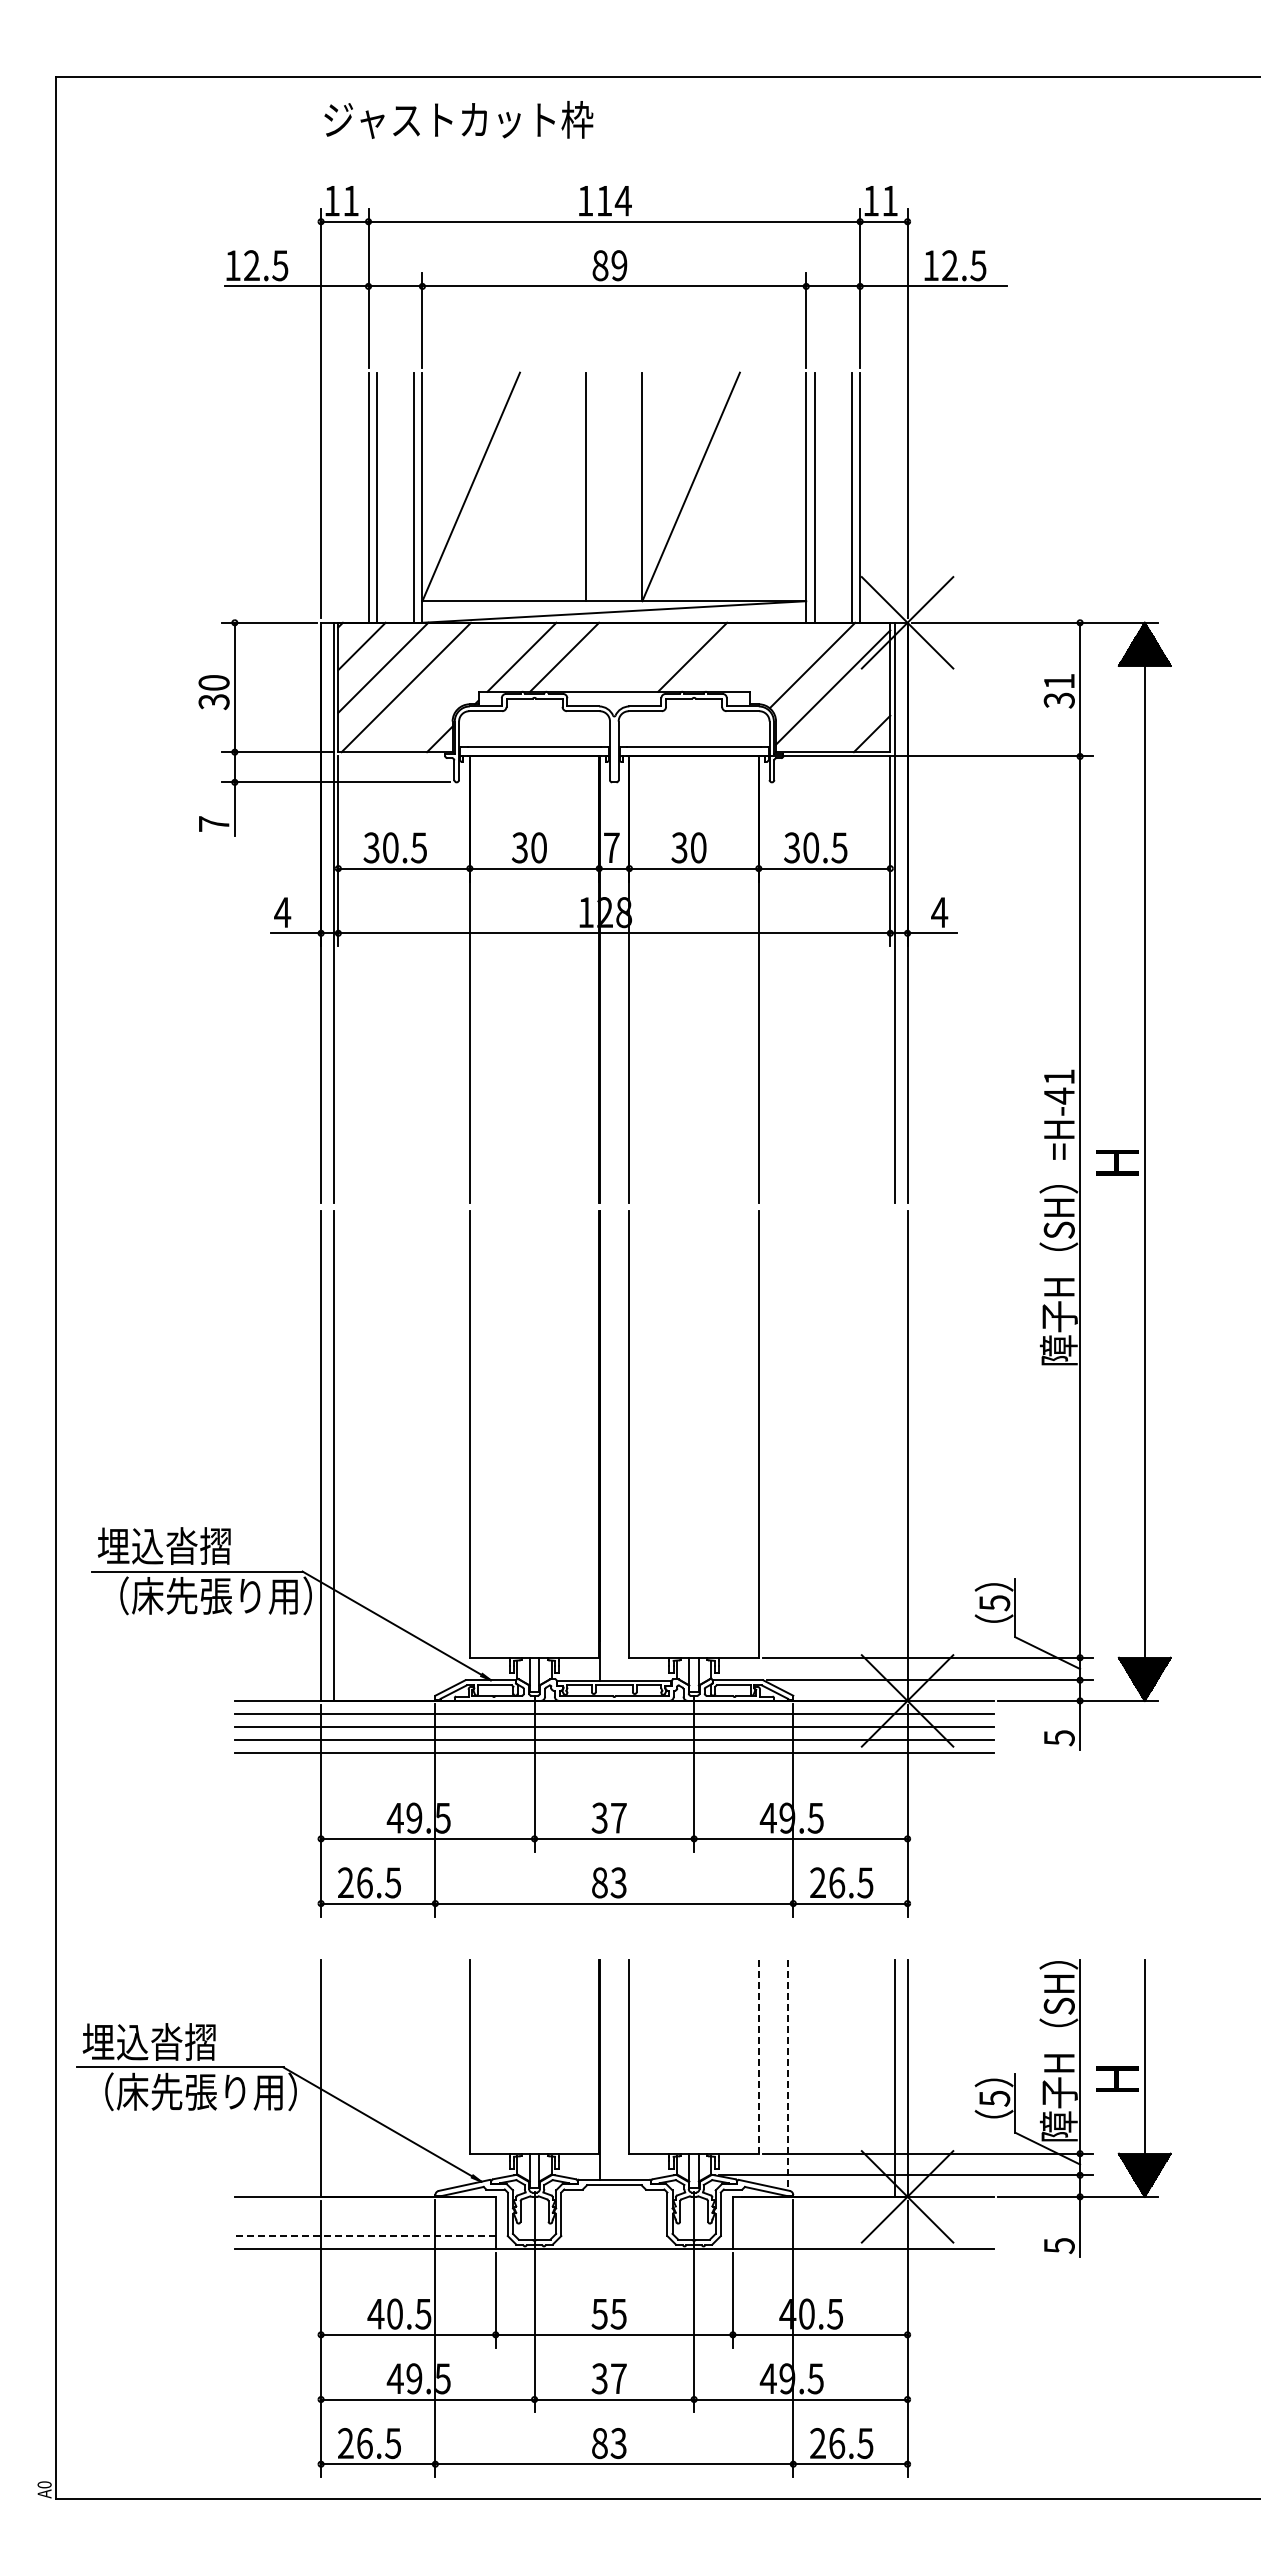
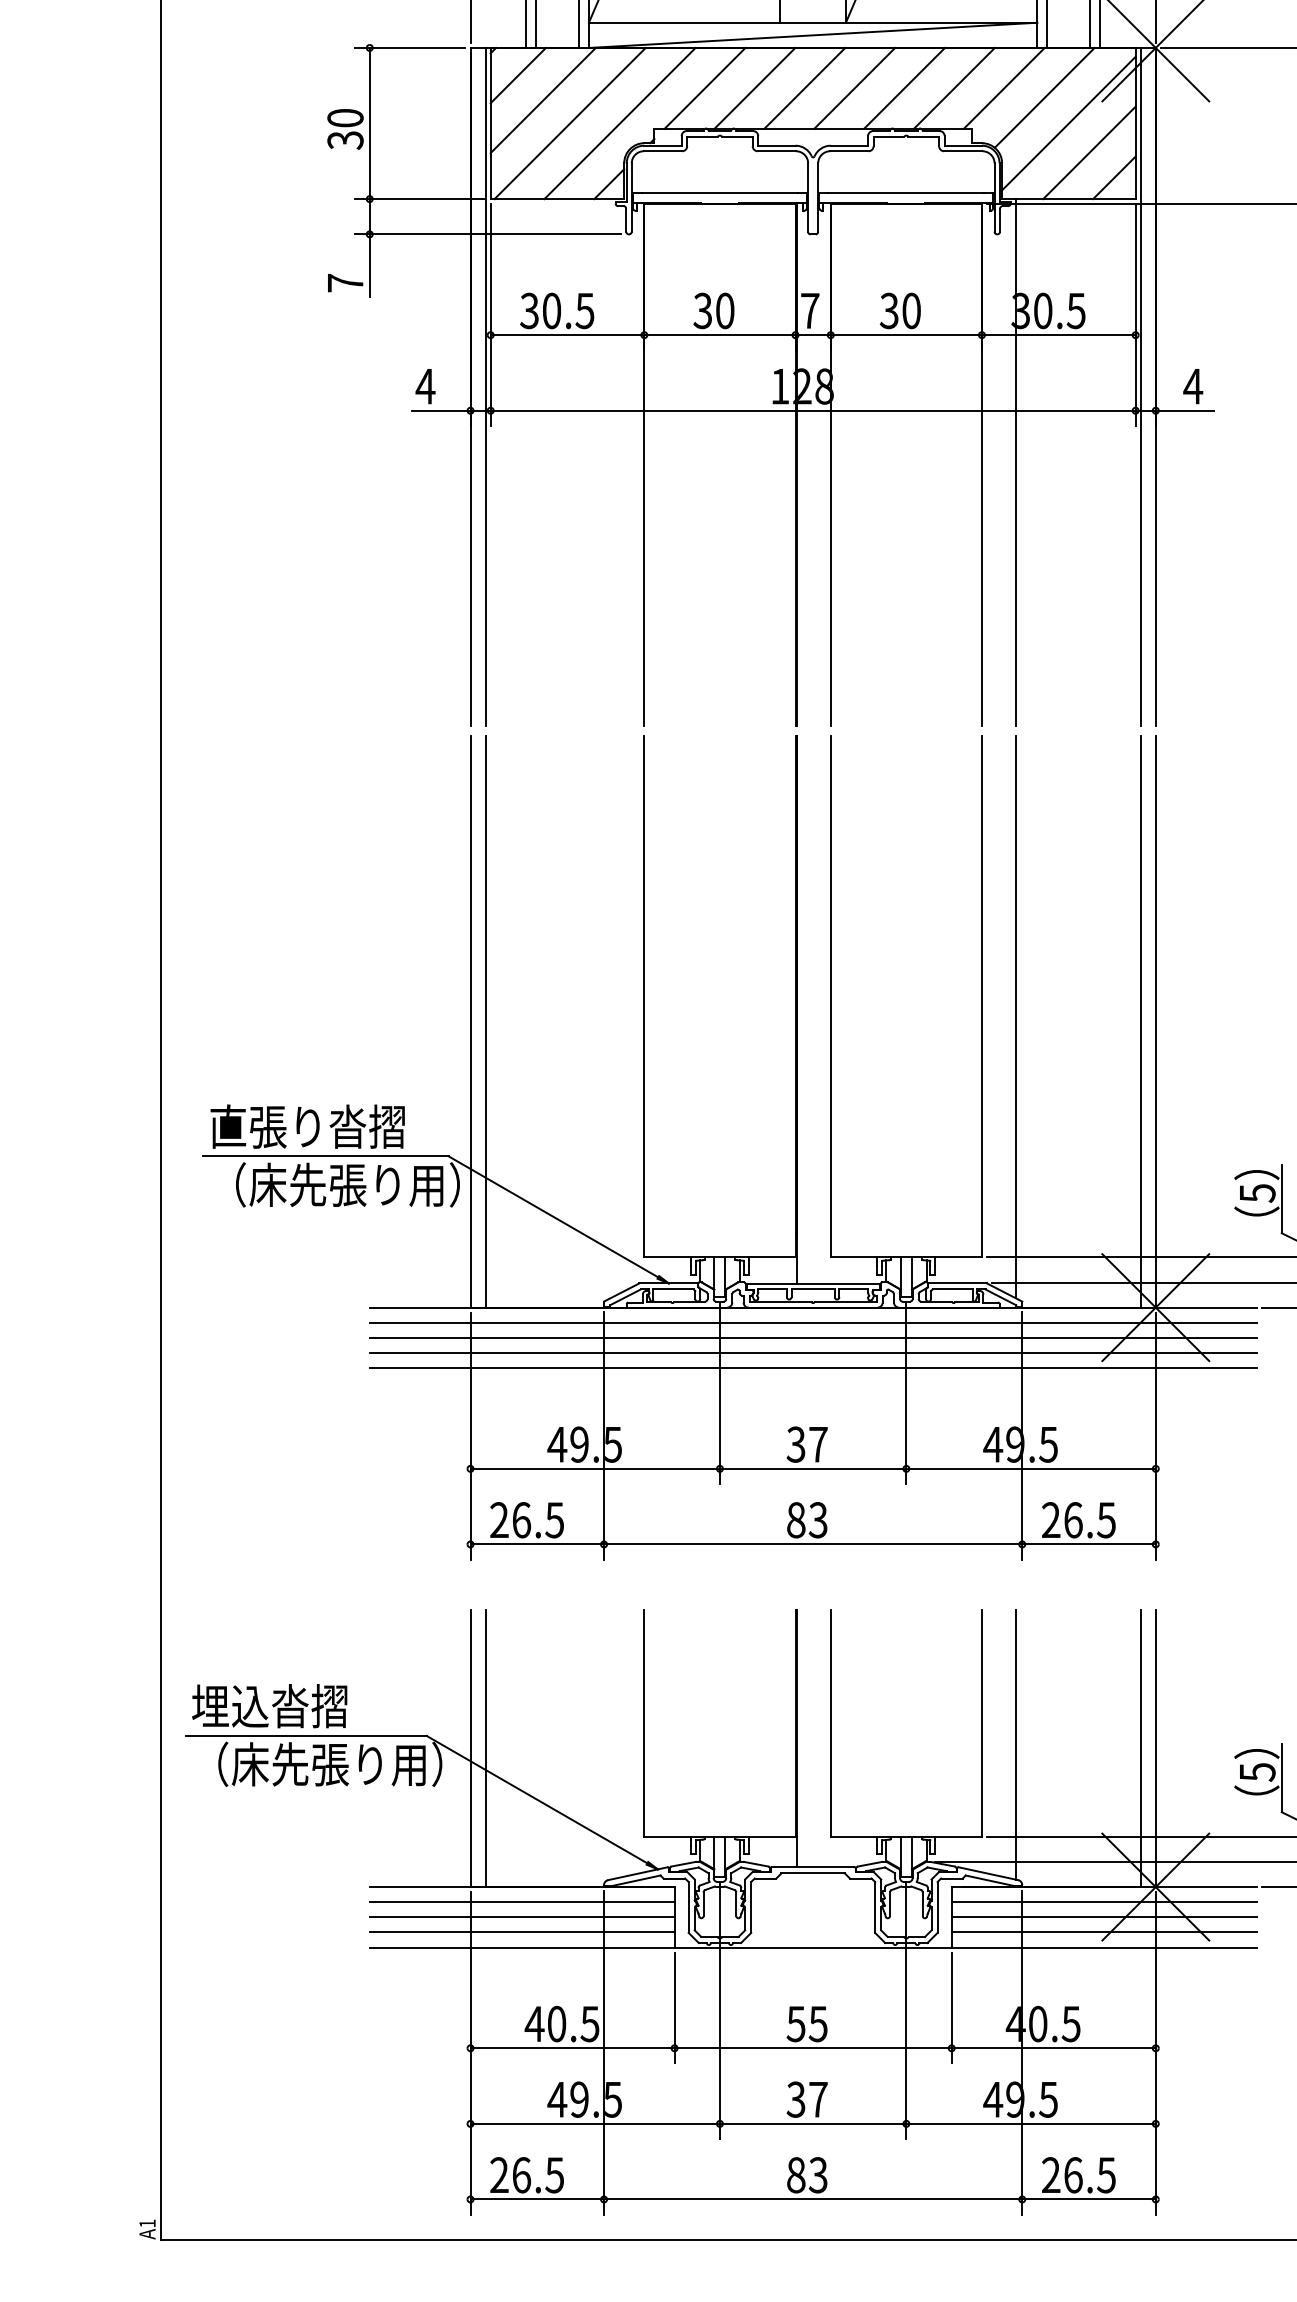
line: (606, 656) -> (804, 87), added
line: (649, 656) -> (854, 87), added
line: (734, 656) -> (953, 87), added
line: (777, 656) -> (1003, 87), added
line: (448, 687) -> (619, 123), added
line: (850, 712) -> (1089, 152), added
line: (787, 977) -> (1015, 462), added
line: (787, 1451) -> (1015, 1016), added
line: (894, 1455) -> (1140, 1020), added
text: (180, 1545) -> (306, 1126), 埋込沓摺 -> 直張り沓摺
line: (758, 2056) -> (981, 1723), dashed -> solid
line: (787, 2075) -> (1015, 1745), dashed -> solid
line: (334, 2077) -> (486, 1747), added
line: (364, 2209) -> (521, 1901), added
line: (862, 2209) -> (1103, 1901), added
line: (364, 2222) -> (521, 1917), added
line: (862, 2222) -> (1103, 1917), added
line: (364, 2235) -> (521, 1932), dashed -> solid
line: (862, 2235) -> (1103, 1932), added
text: (44, 2484) -> (147, 2223), A0 -> A1

